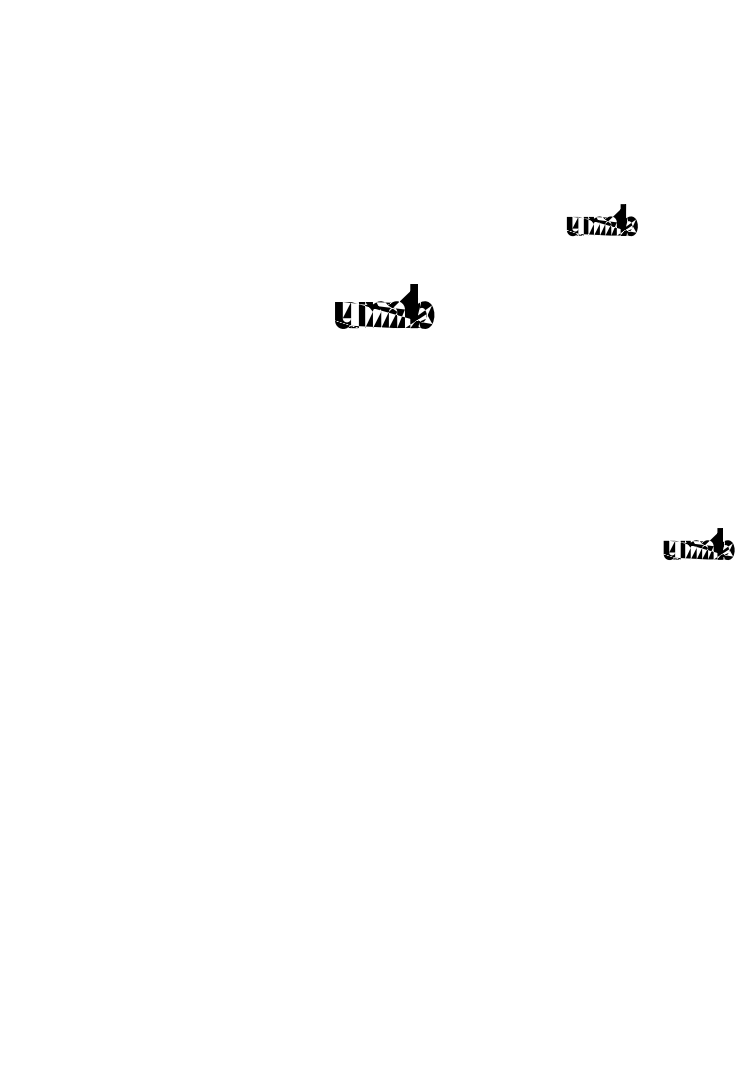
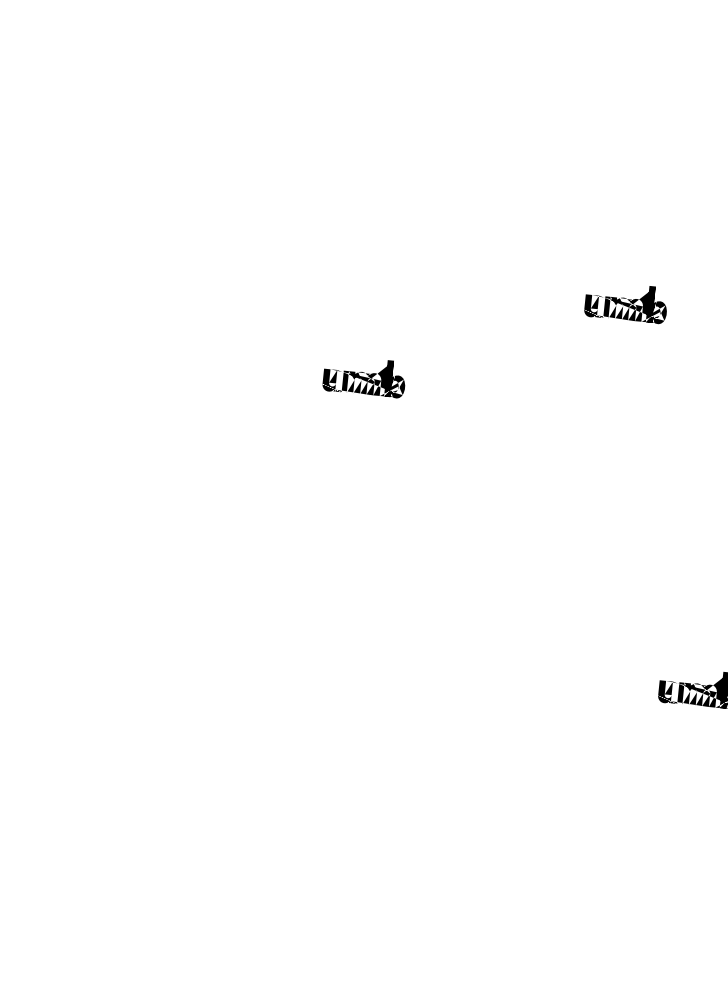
part: (384, 306) -> (364, 376), size x0.71

